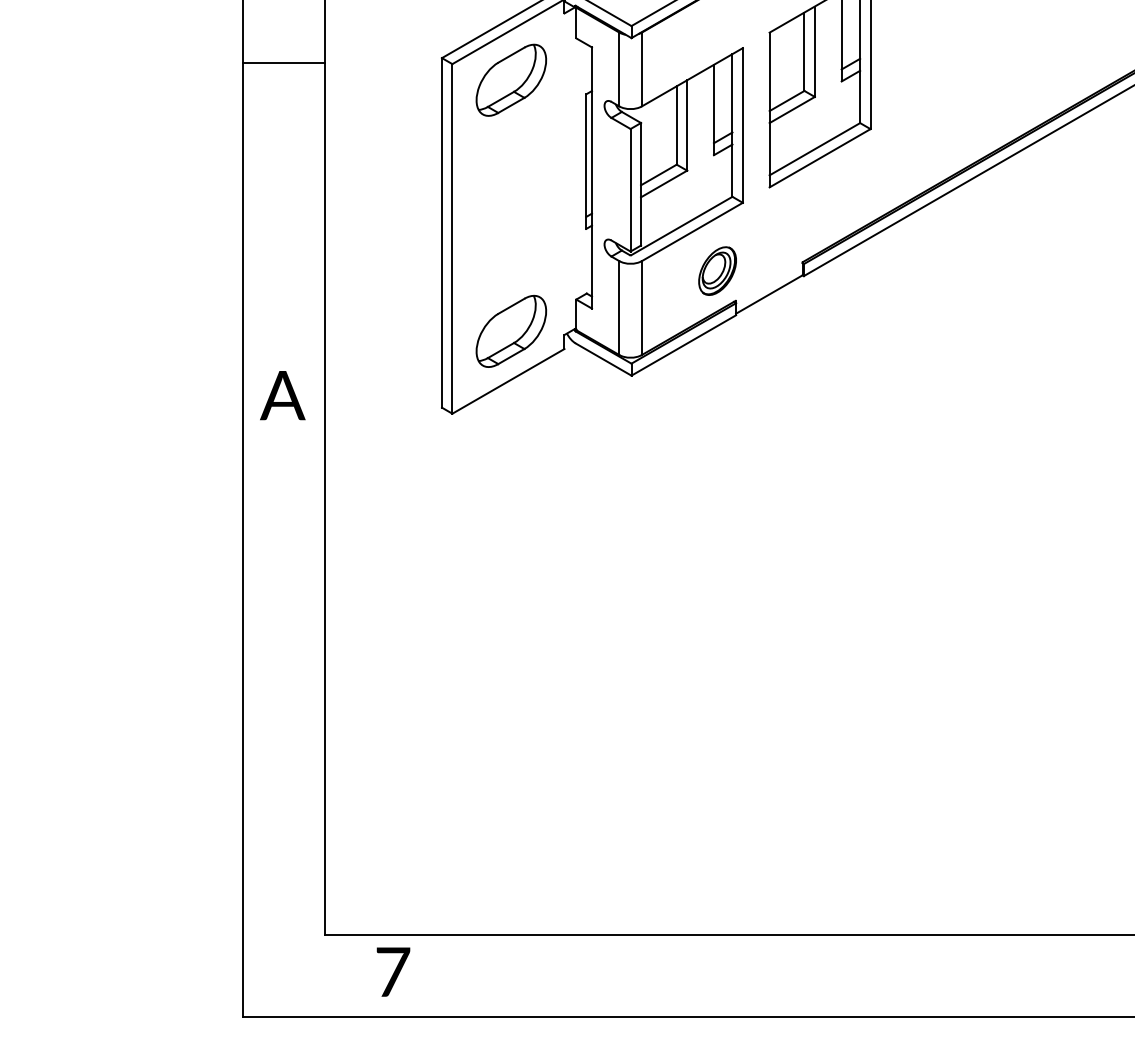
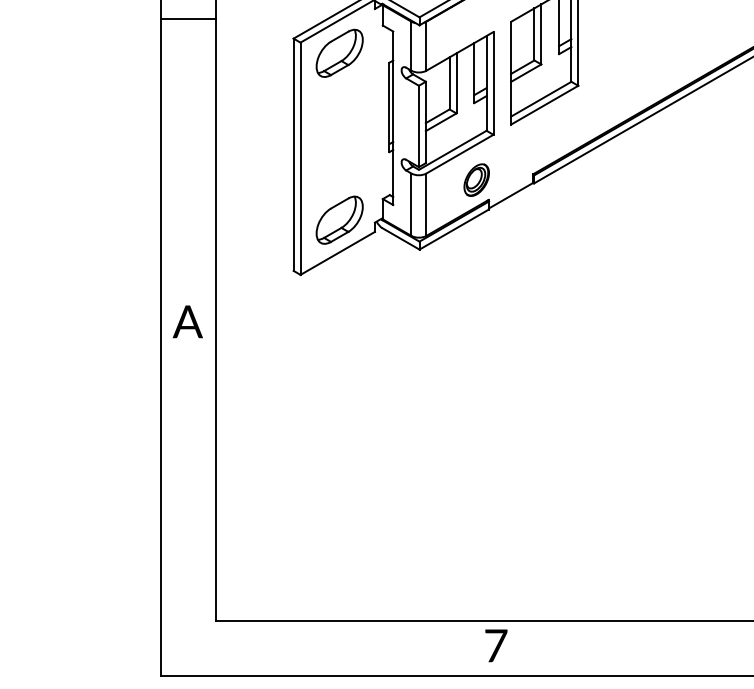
line: (283, 62) -> (188, 18), moved
text: (282, 395) -> (187, 321), moved
text: (393, 971) -> (496, 645), moved

